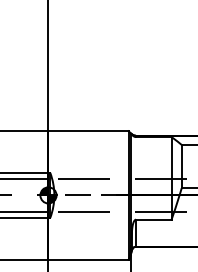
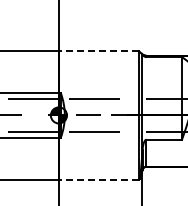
line: (88, 131) -> (98, 51), solid -> dashed
line: (88, 259) -> (98, 179), solid -> dashed

